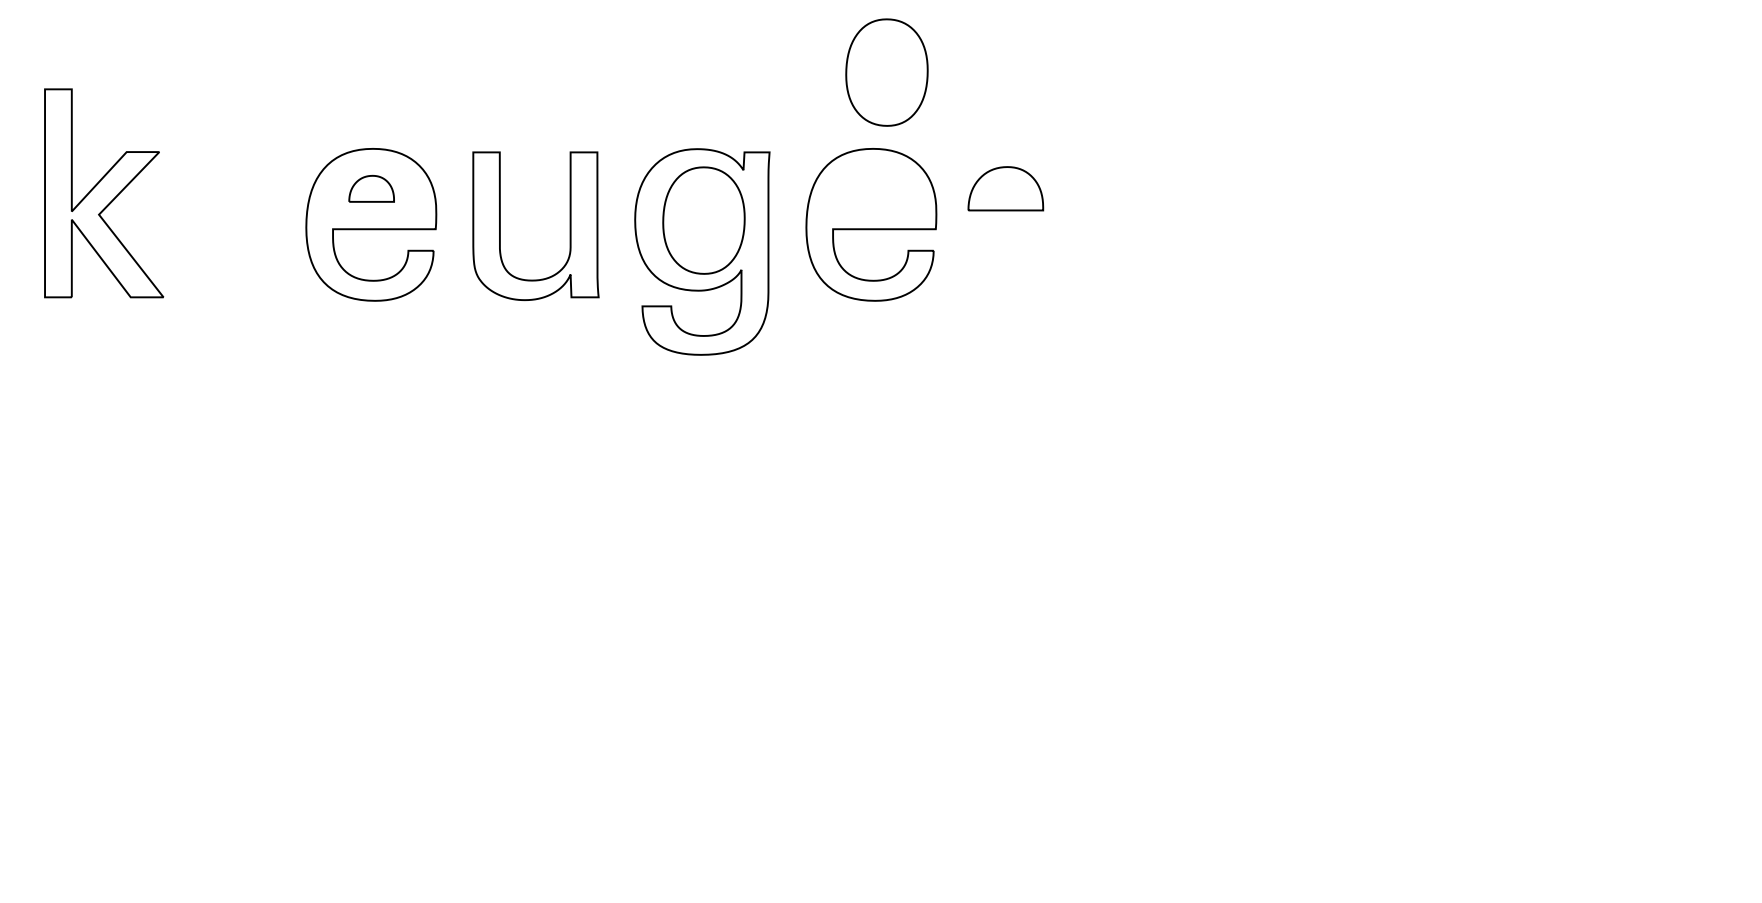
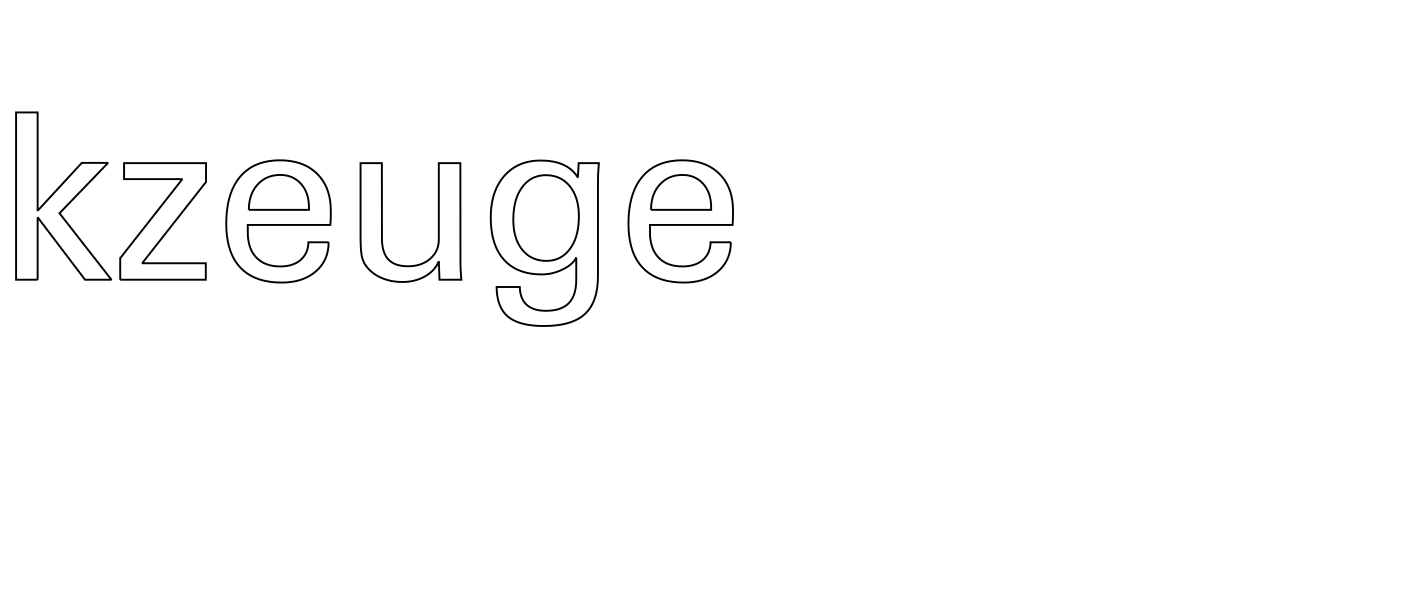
part: (886, 72) -> (692, 98), removed
part: (371, 188) -> (278, 192), size x1.67
part: (1005, 188) -> (680, 192), moved
part: (227, 224) -> (162, 221), added

